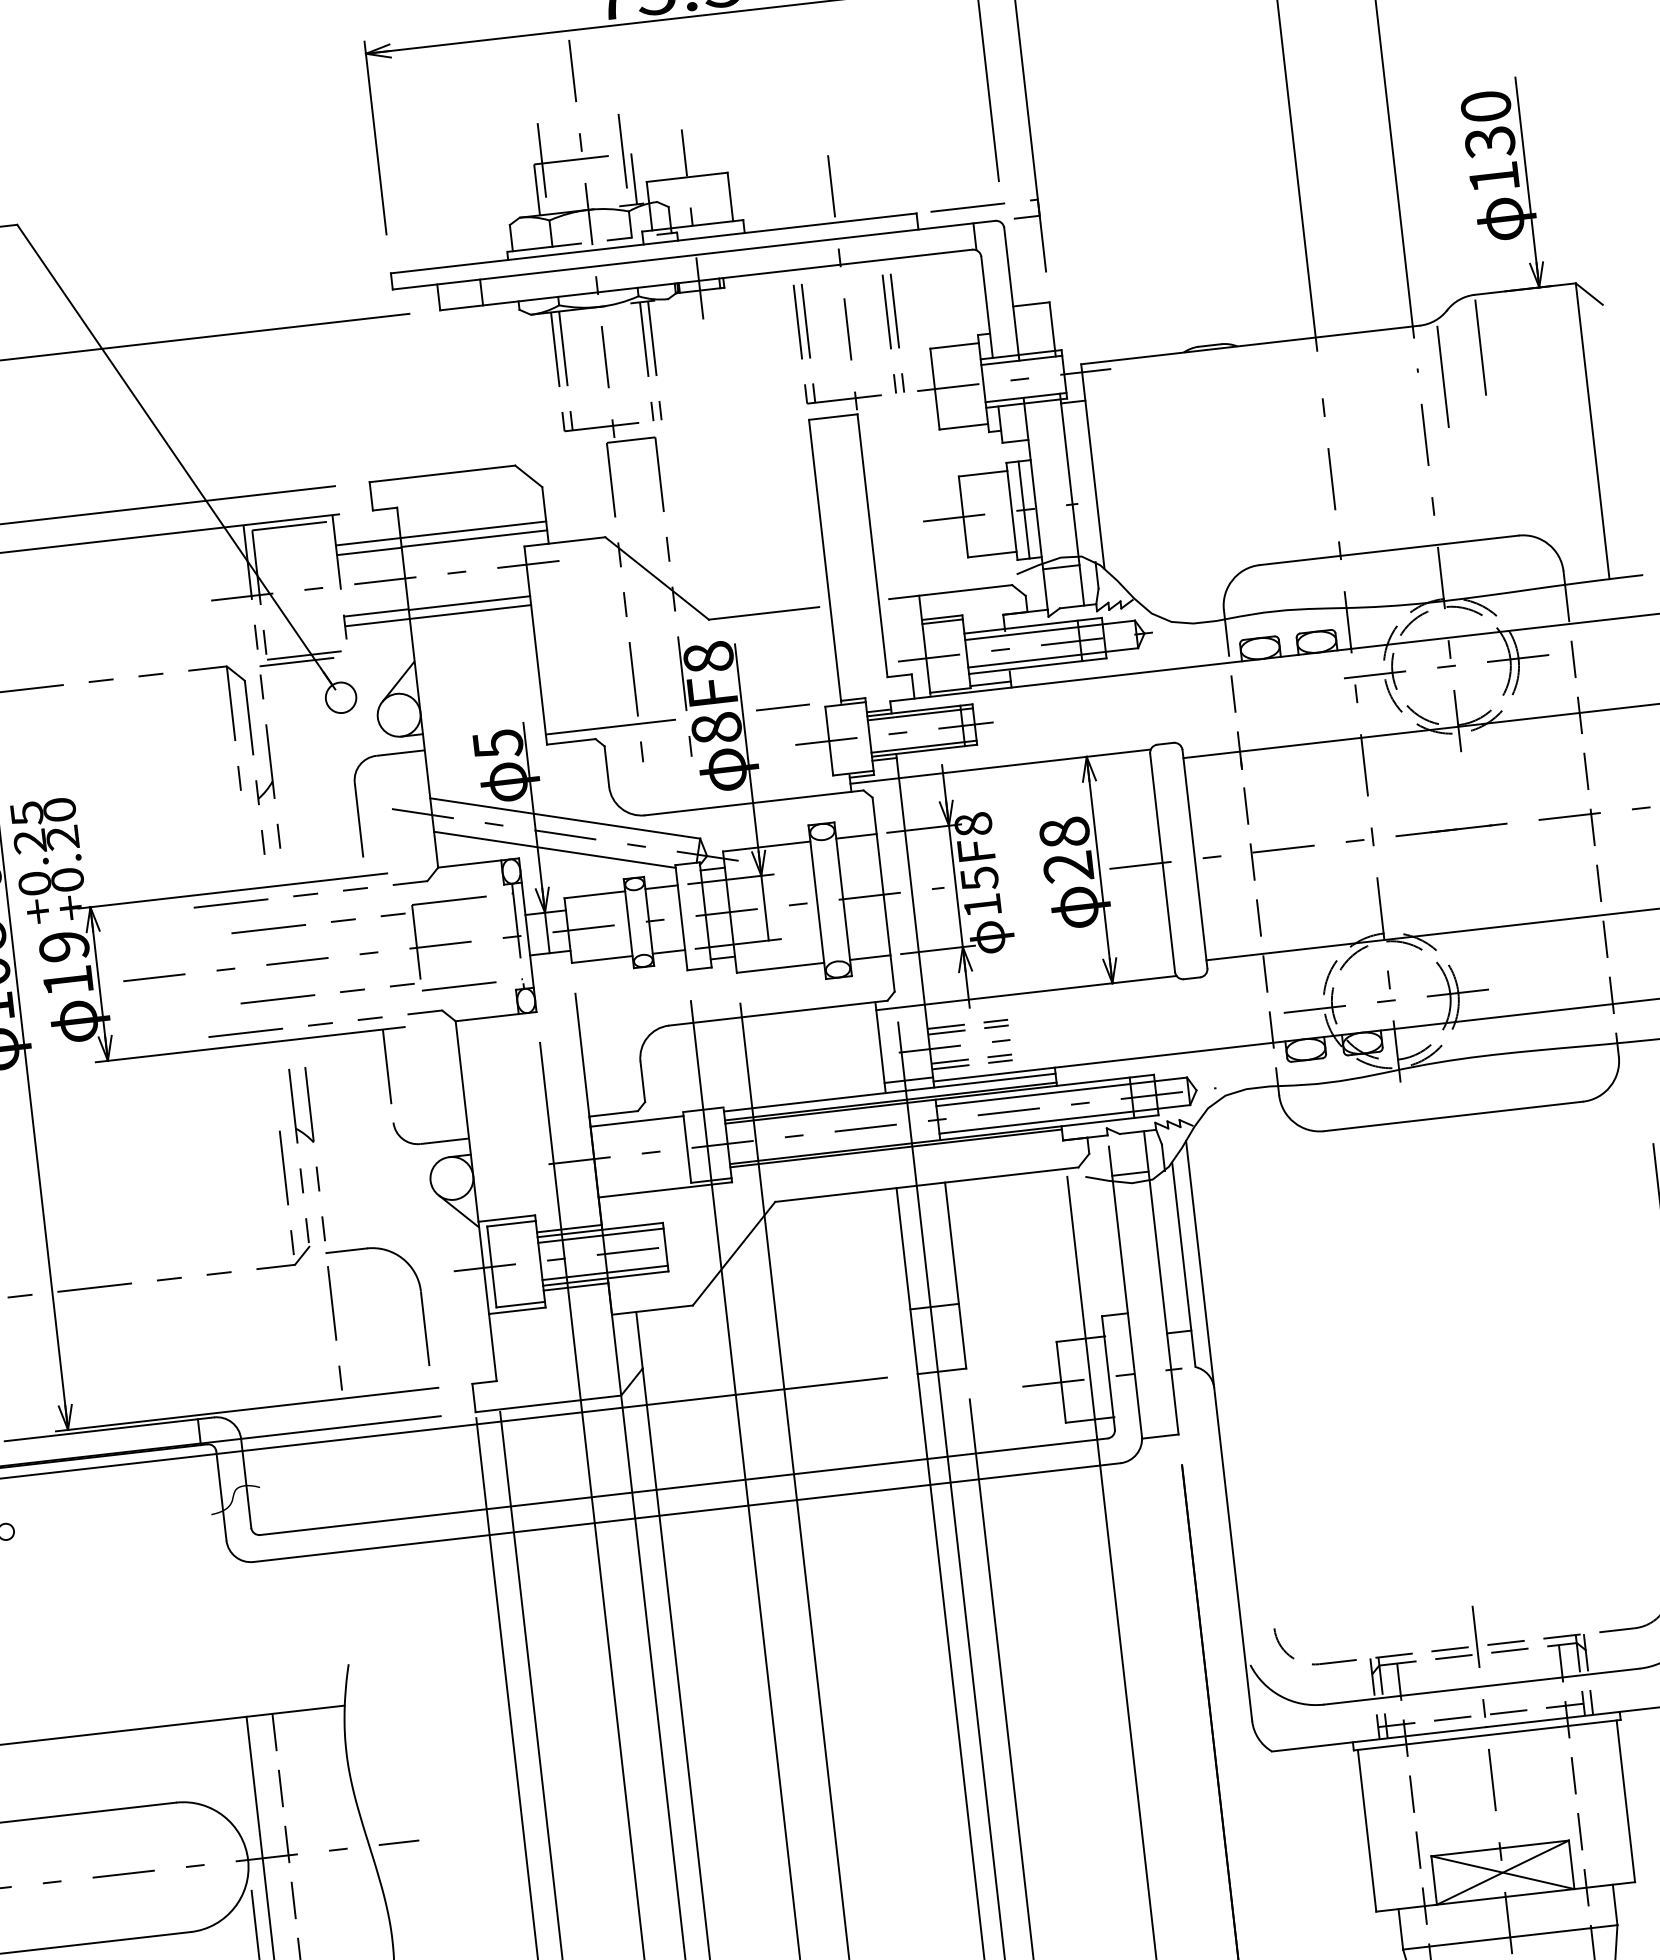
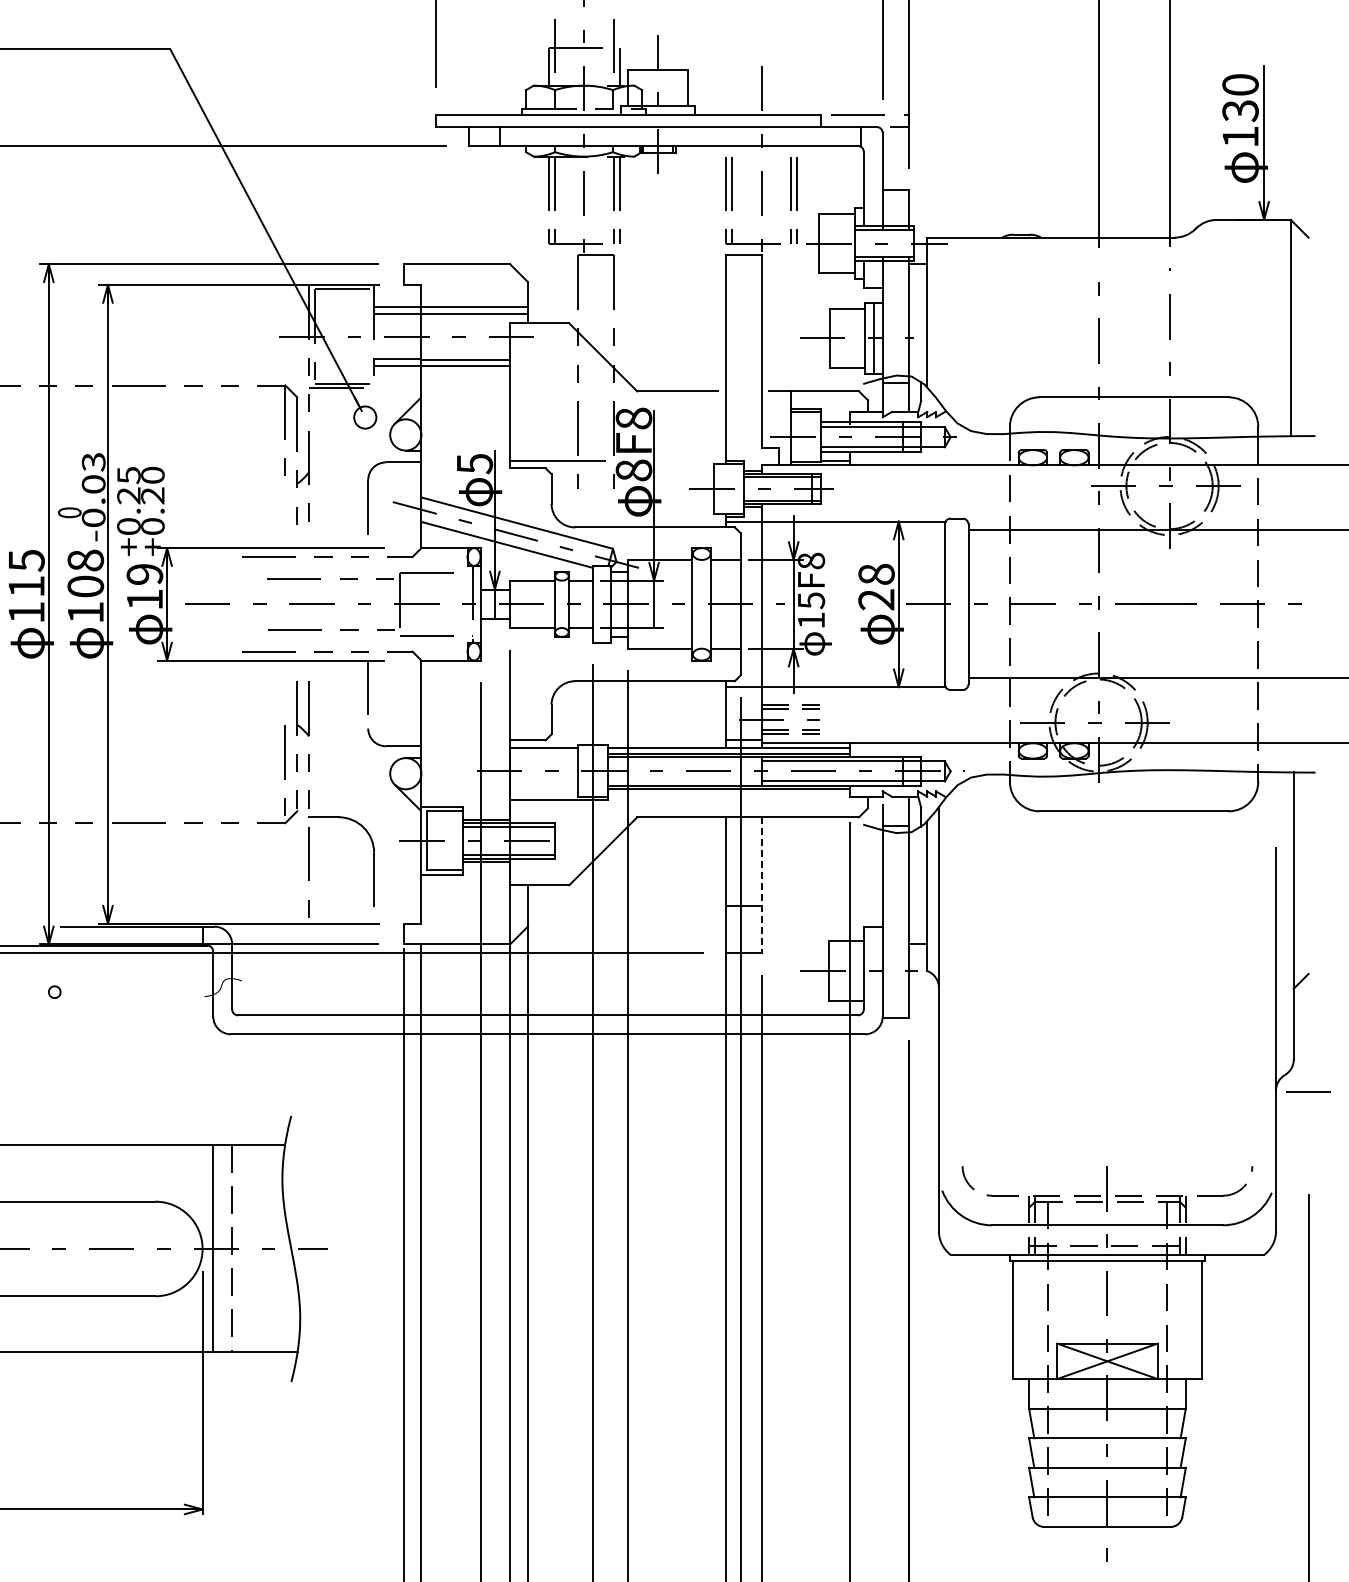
line: (1480, 347) -> (1216, 258), removed
line: (1443, 376) -> (1187, 276), removed
line: (782, 706) -> (683, 460), removed
line: (955, 1275) -> (761, 885), solid -> dashed

